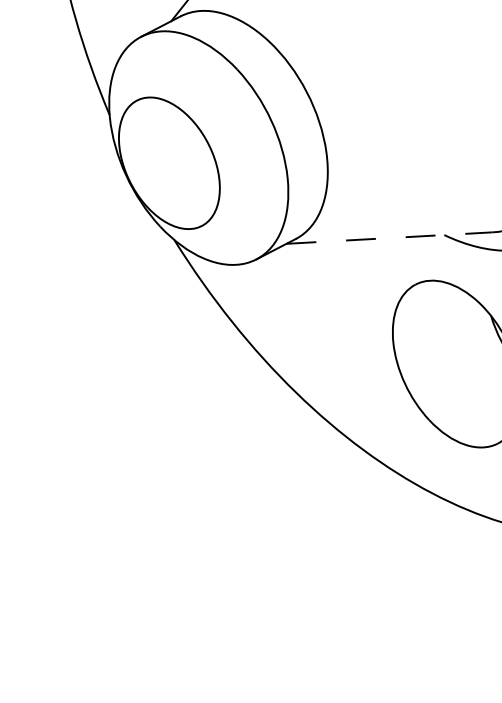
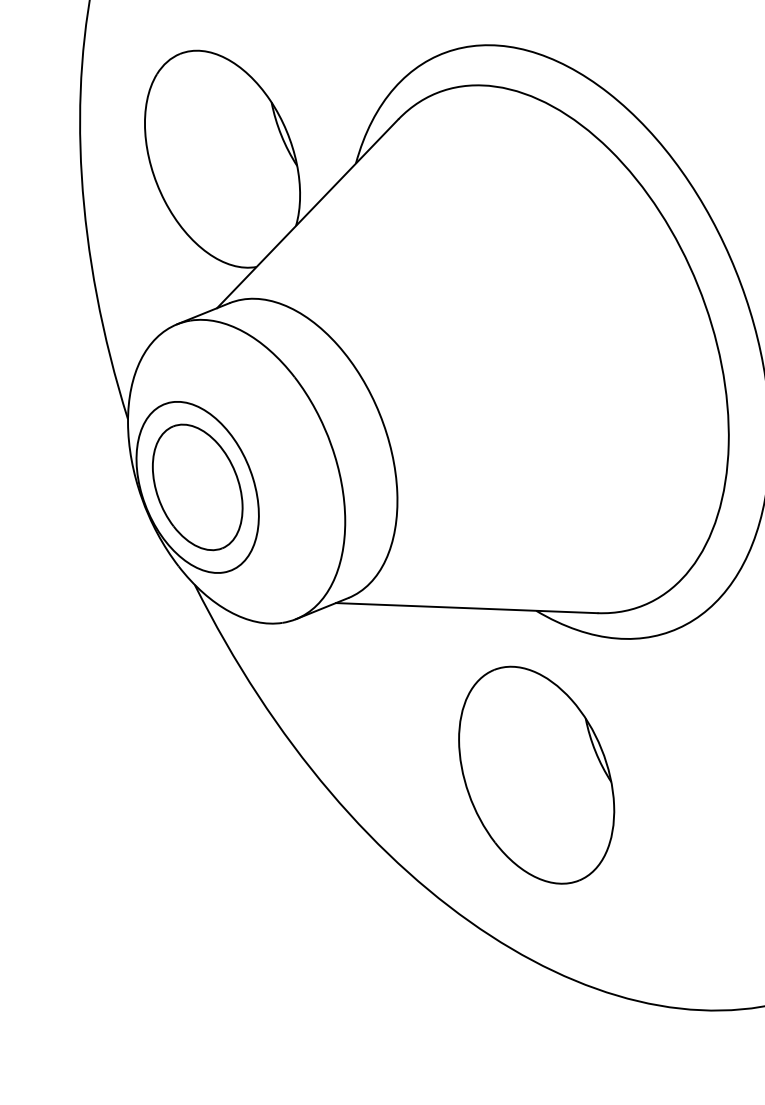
part: (169, 163) -> (197, 487), added
line: (389, 238) -> (466, 608), dashed -> solid

